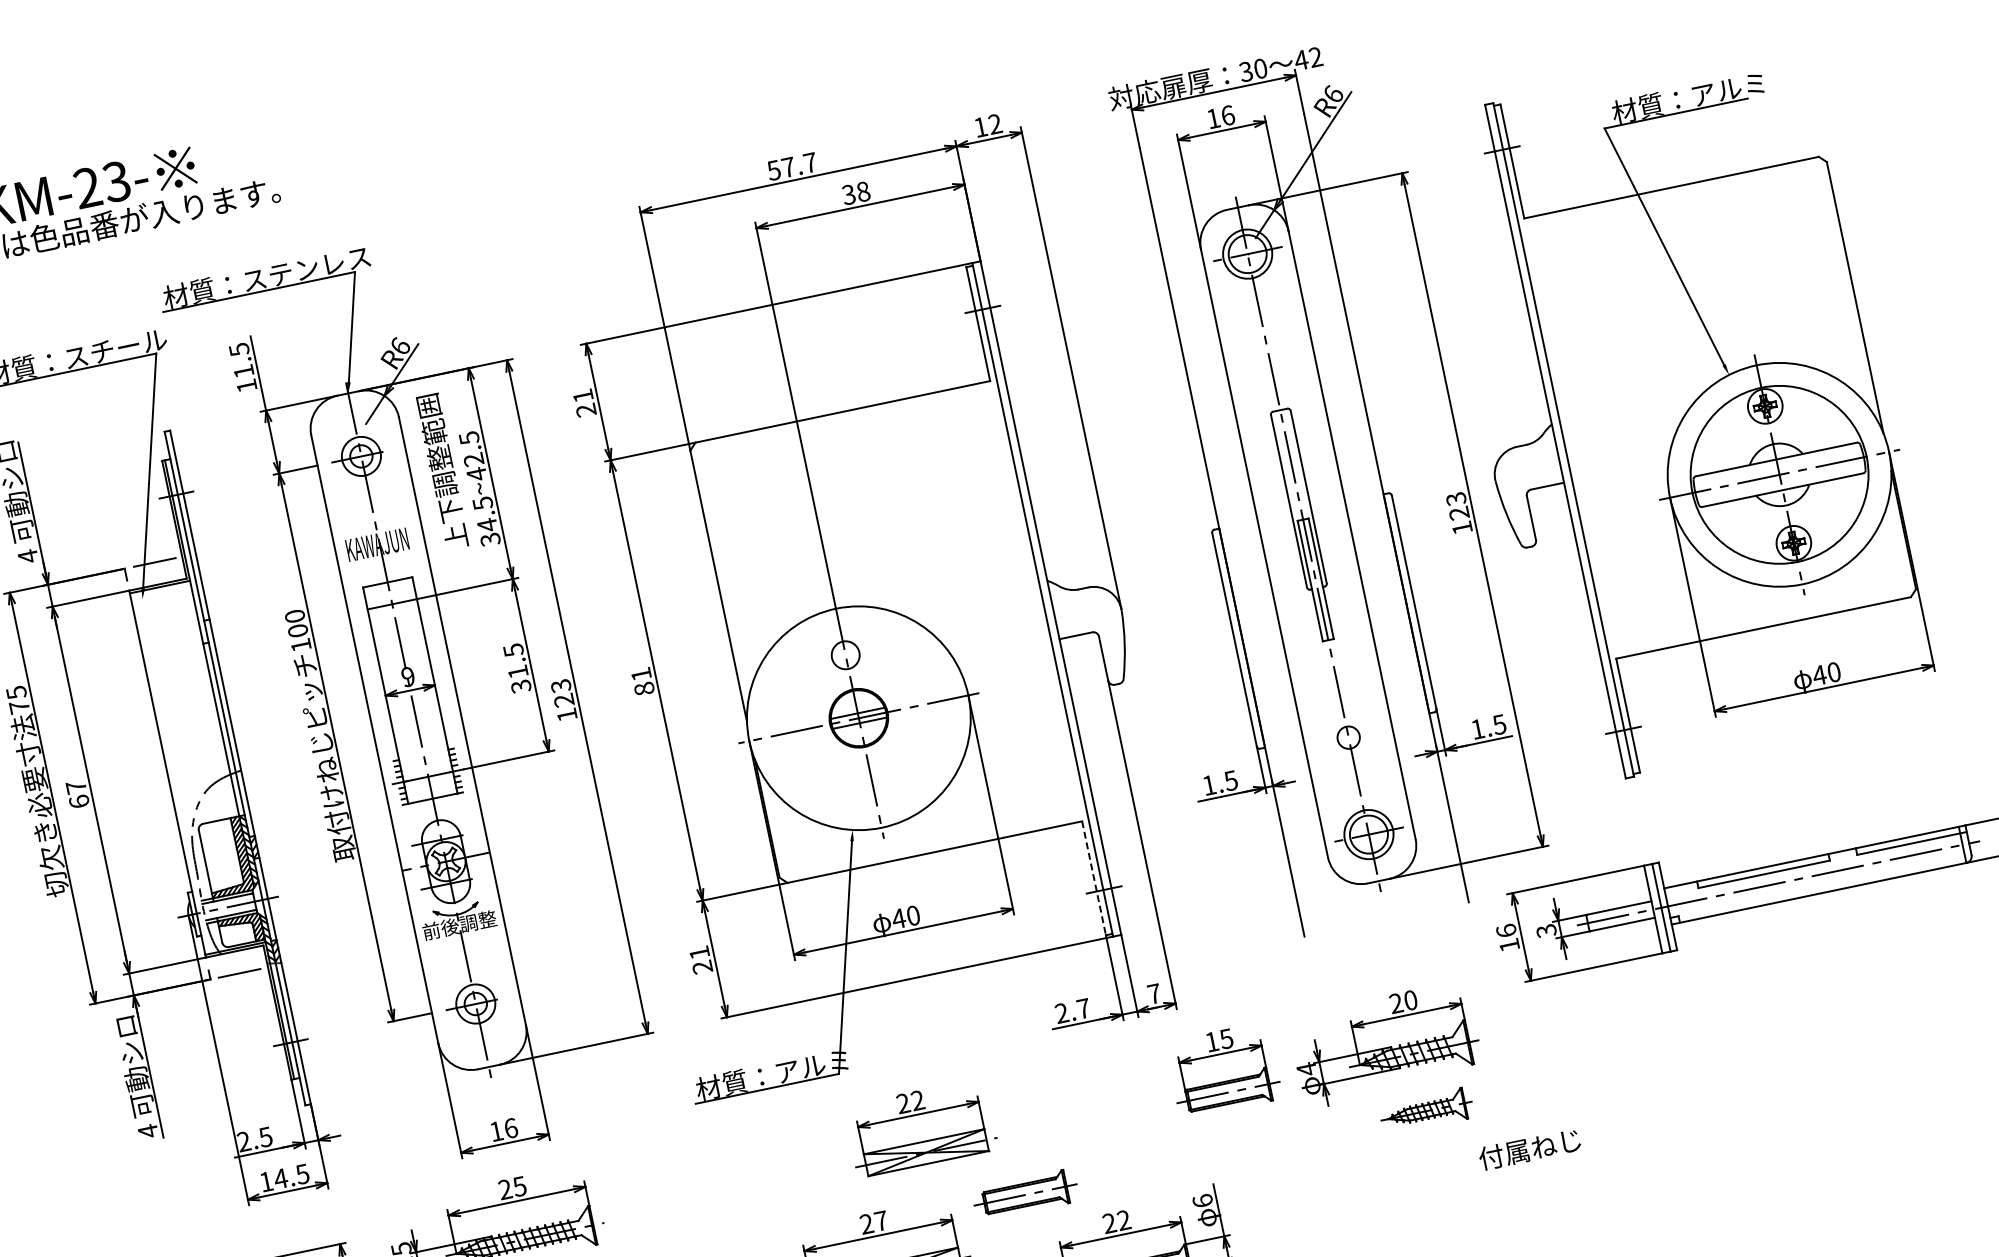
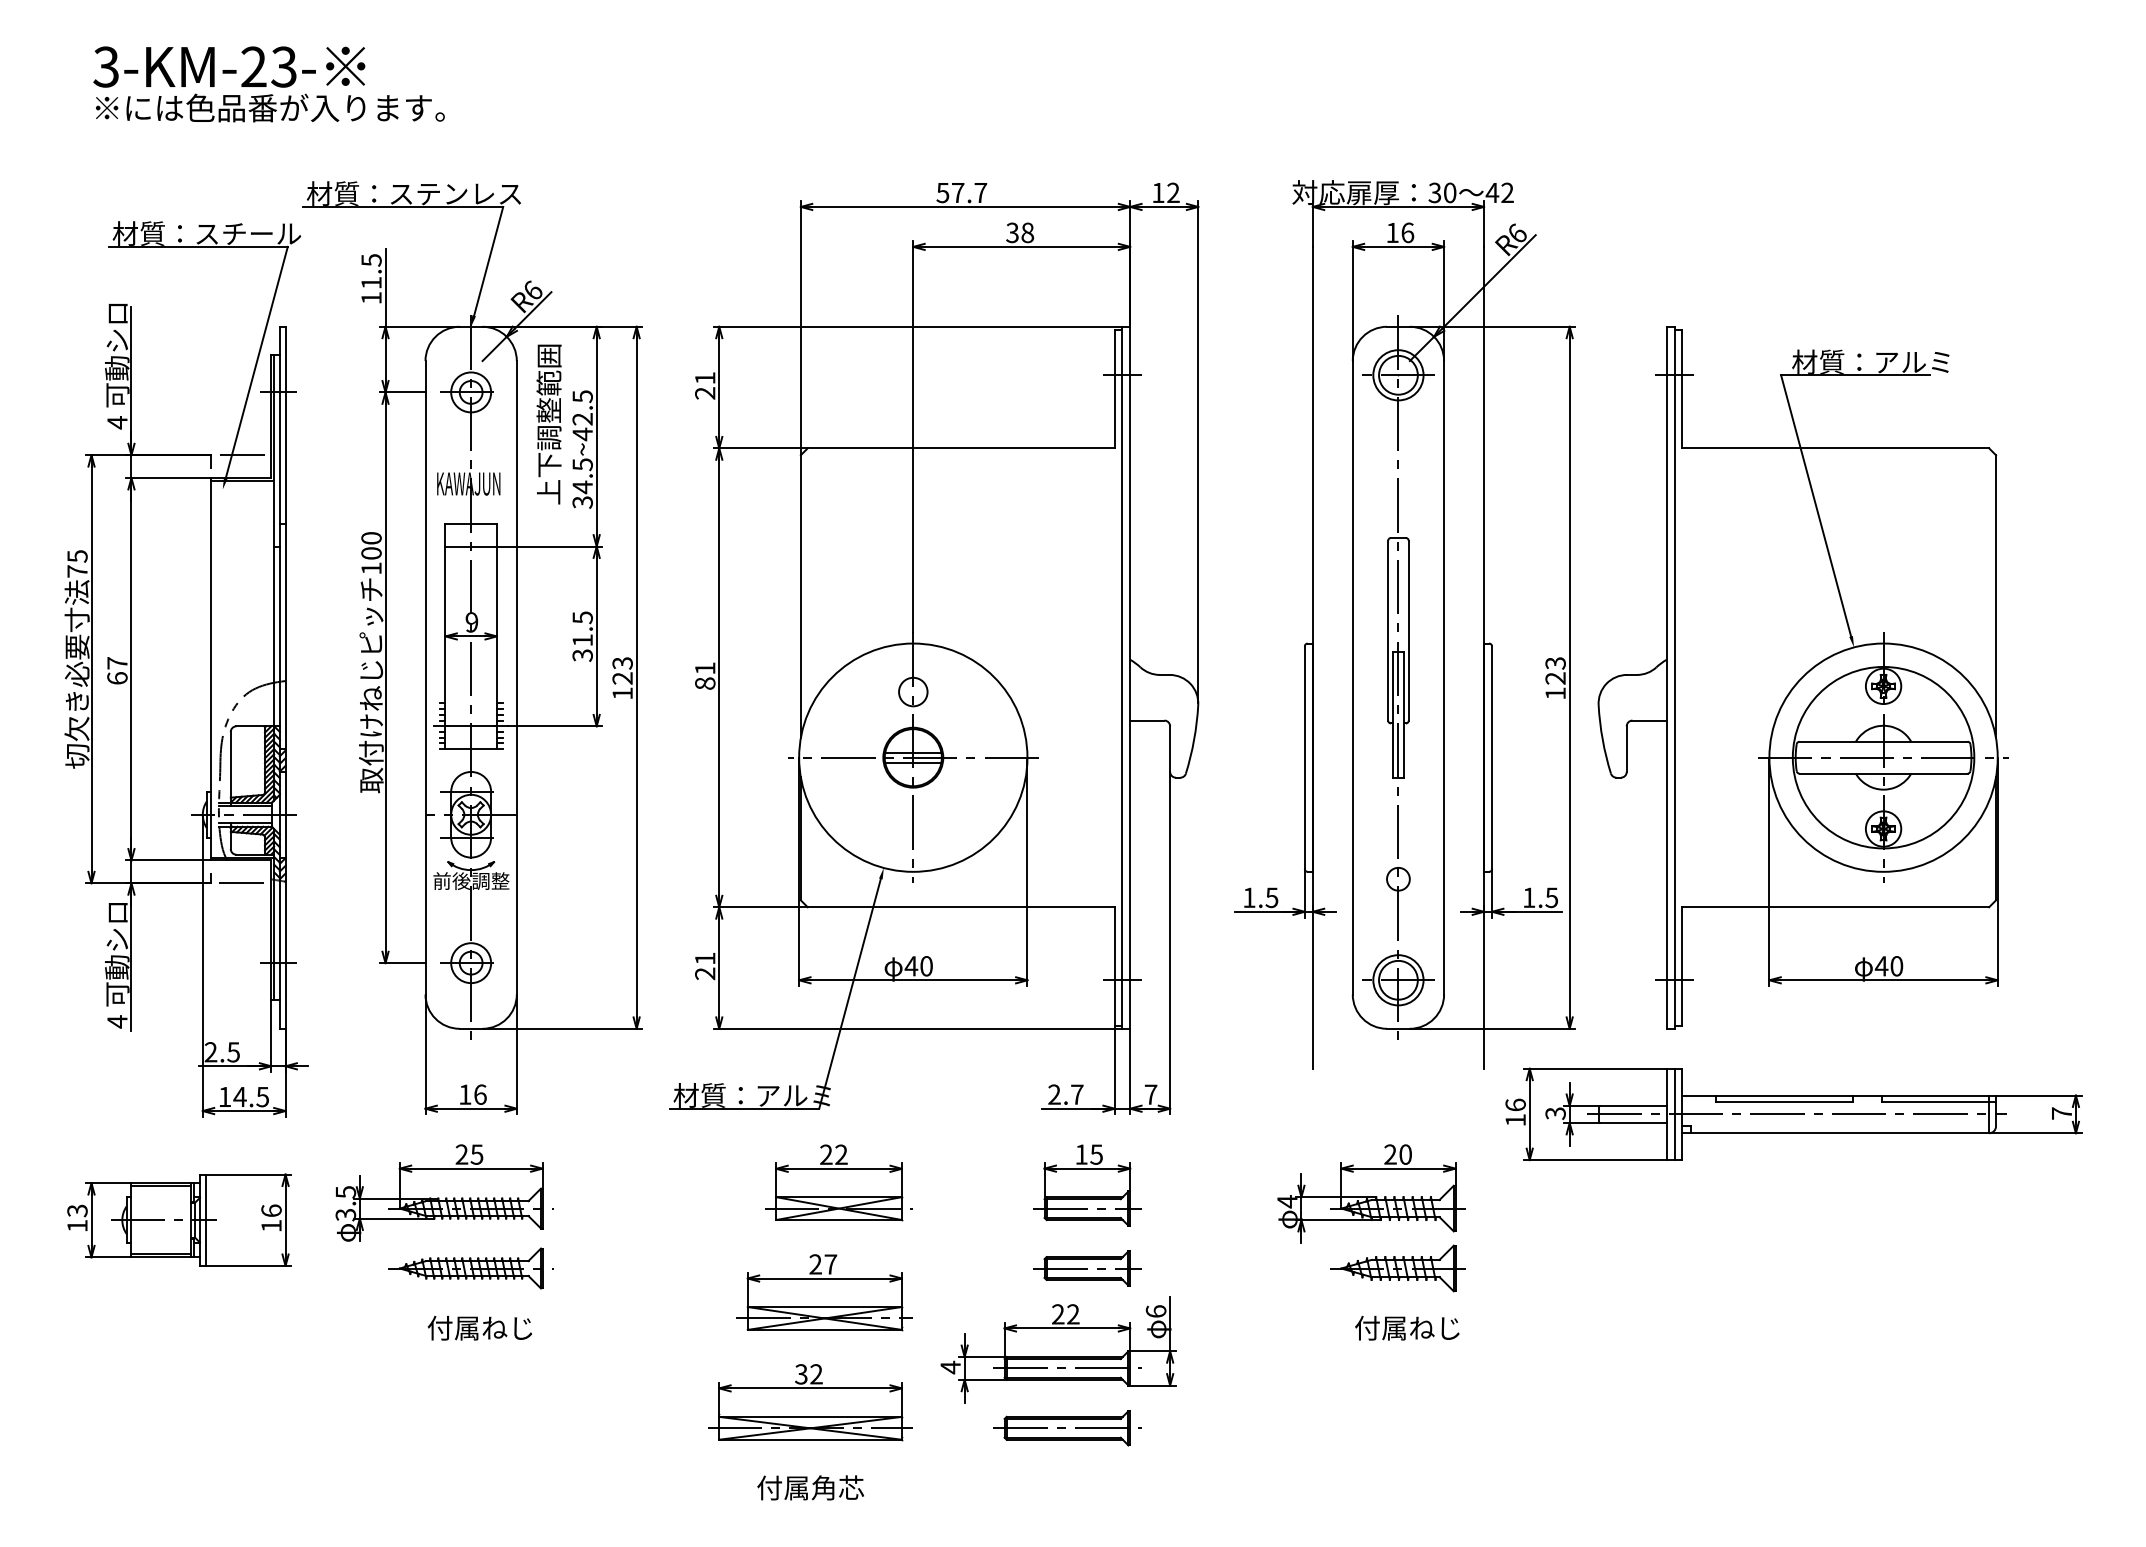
part: (1685, 414) -> (1802, 677), moved
line: (1093, 879) -> (1114, 967), dashed -> solid
part: (1224, 1070) -> (1087, 1185), moved
part: (1425, 1111) -> (1397, 1268), size x1.43
part: (920, 1127) -> (838, 1182), moved
text: (1529, 1148) -> (1407, 1327), moved
part: (1025, 1194) -> (1087, 1268), moved

